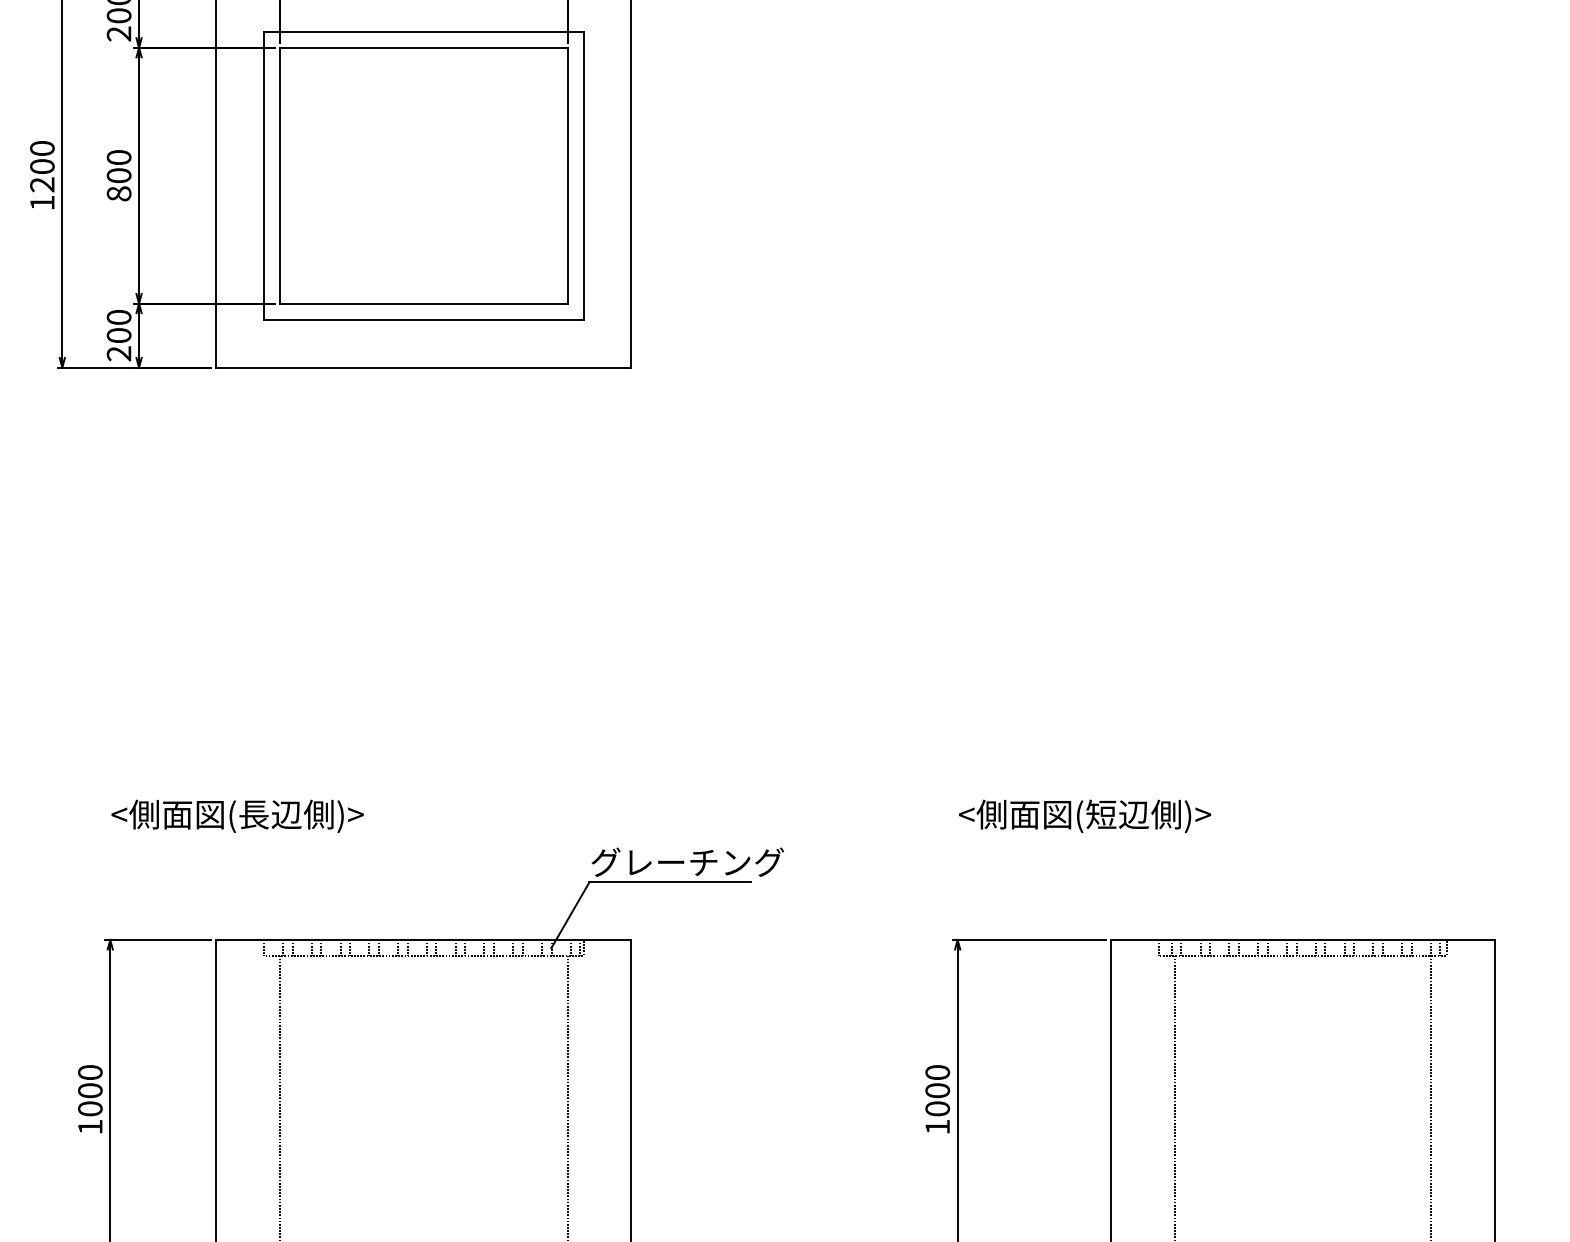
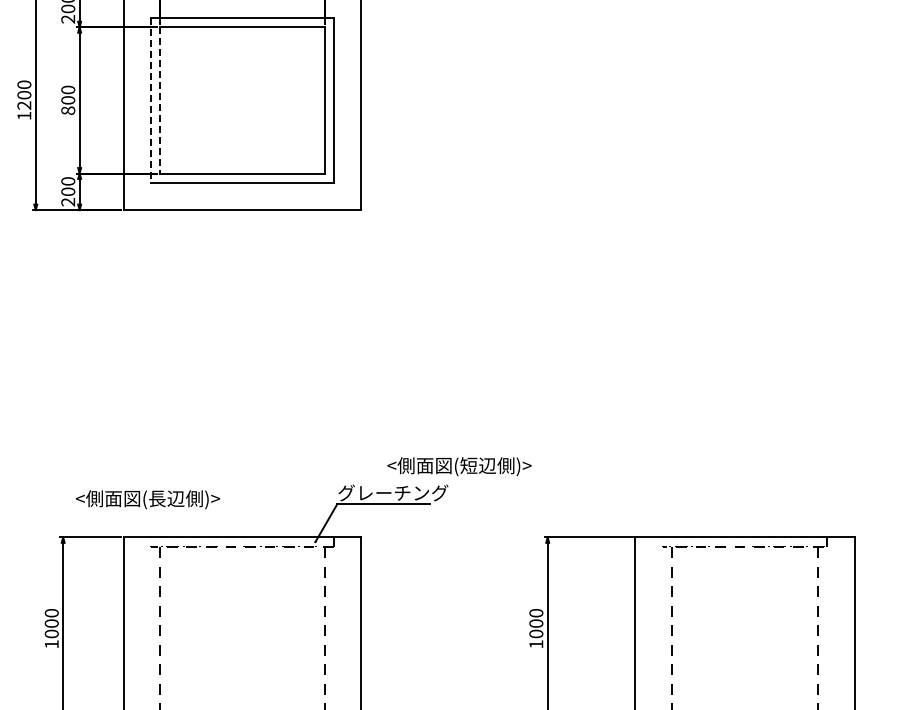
line: (262, 175) -> (150, 100), solid -> dashed
line: (280, 175) -> (160, 100), solid -> dashed
text: (238, 815) -> (148, 499), moved
text: (1084, 815) -> (459, 466), moved

